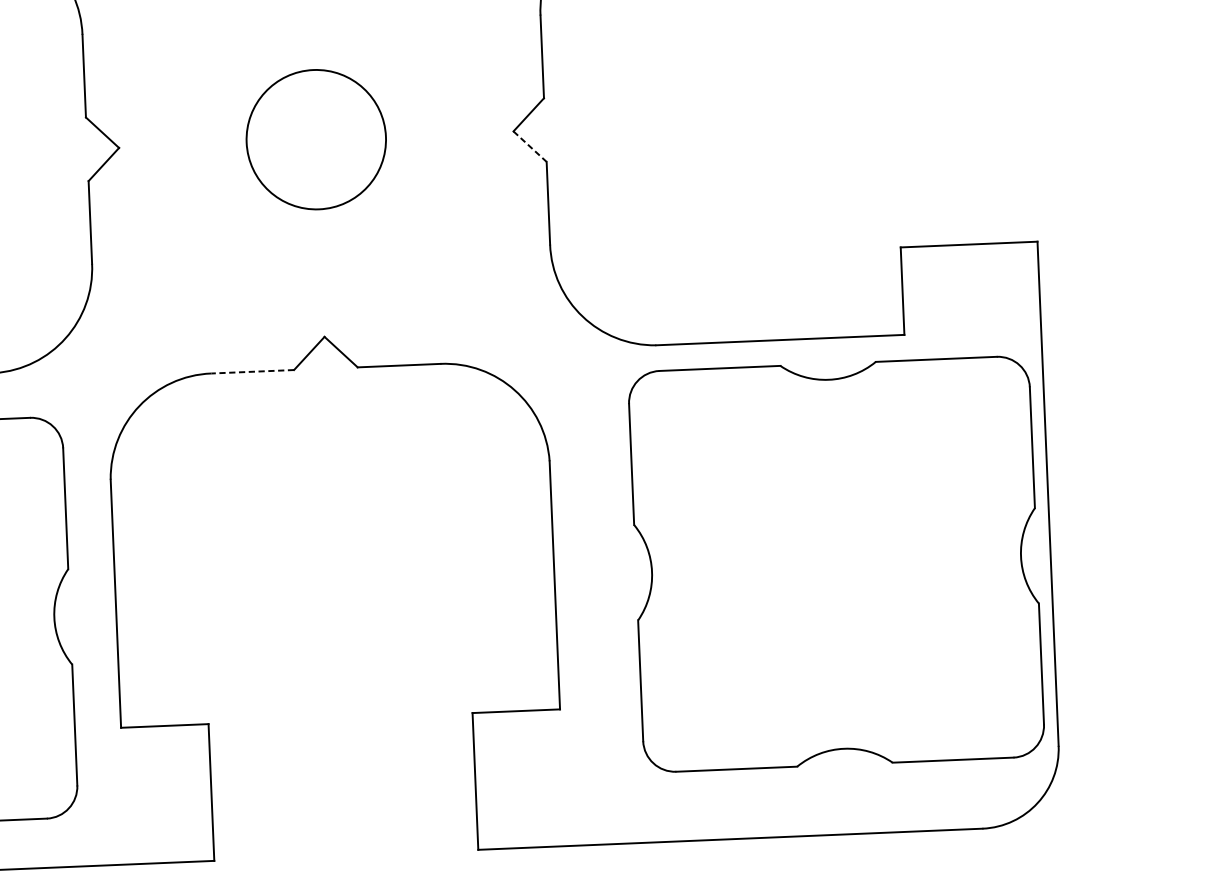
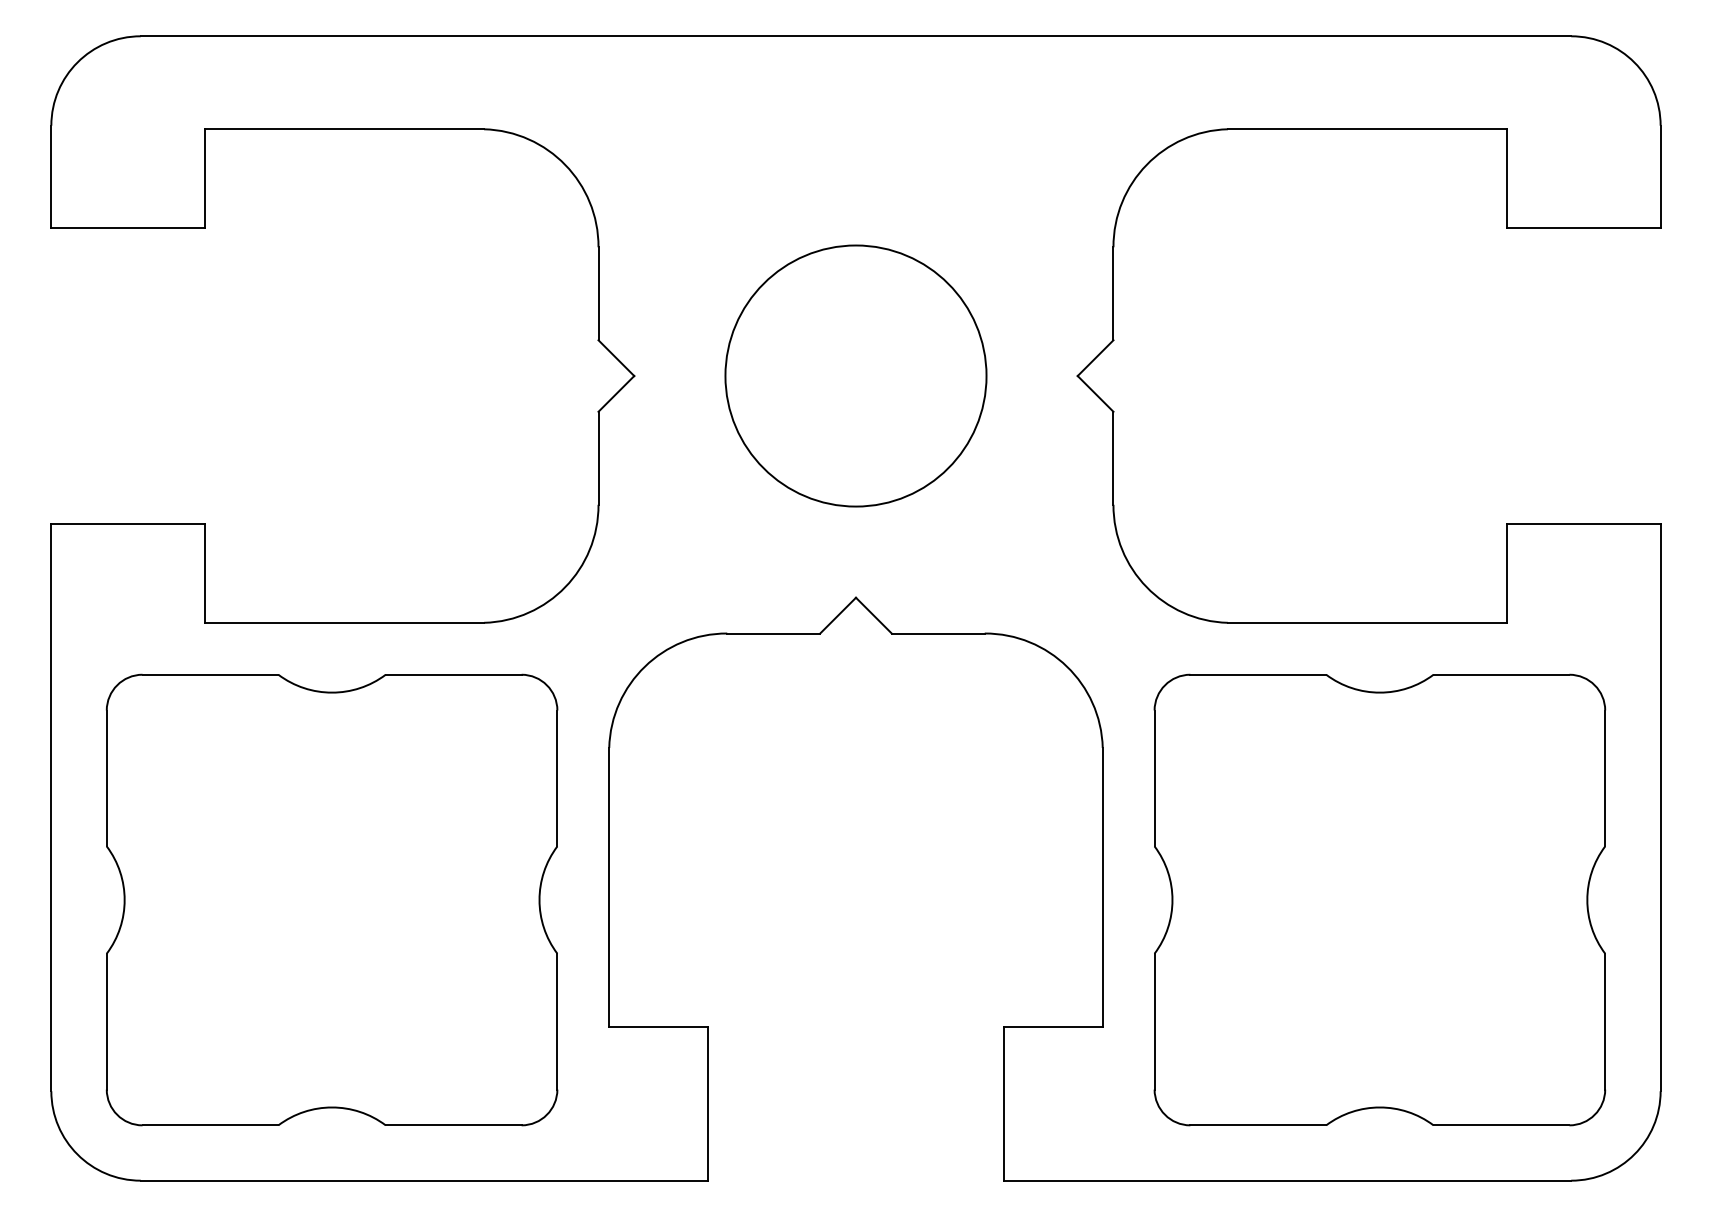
circle: (315, 139) -> (855, 375), size x1.67
line: (530, 147) -> (1095, 394), dashed -> solid
line: (252, 371) -> (773, 633), dashed -> solid
part: (836, 563) -> (1379, 899), moved

